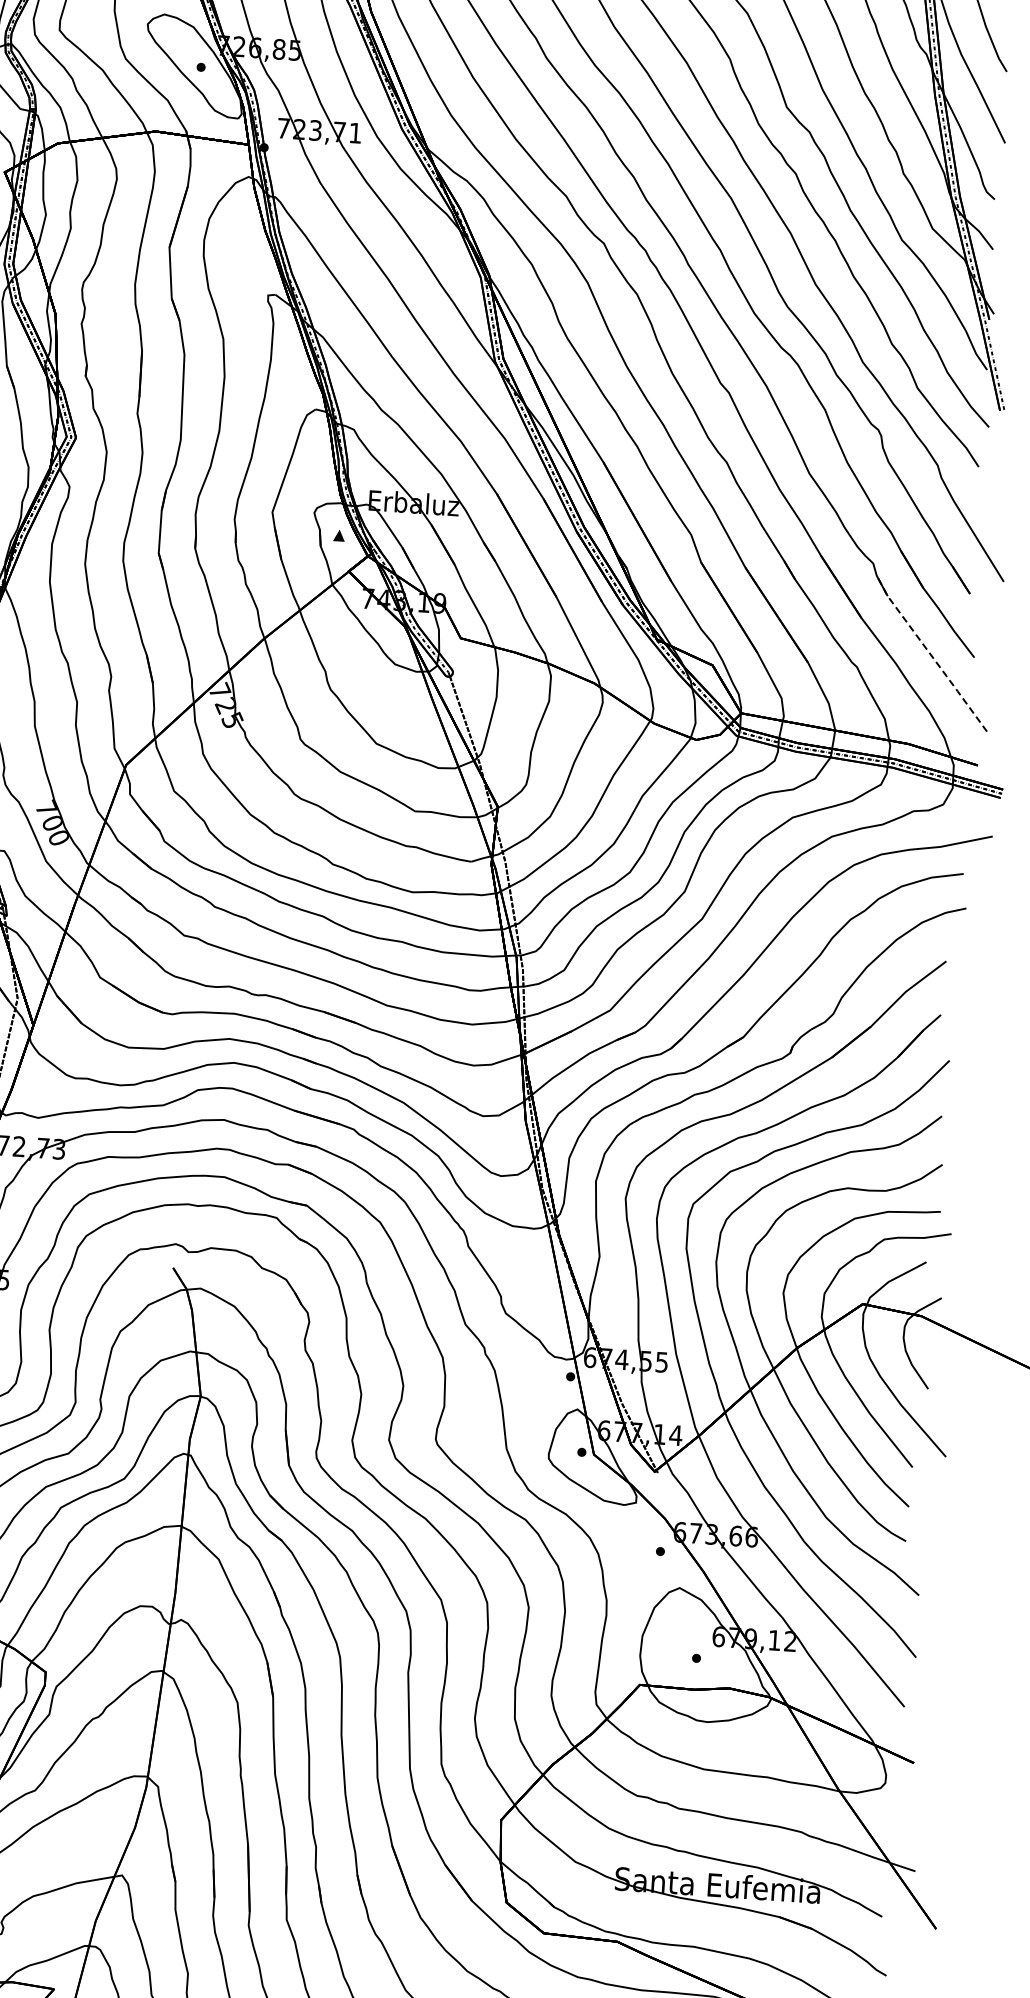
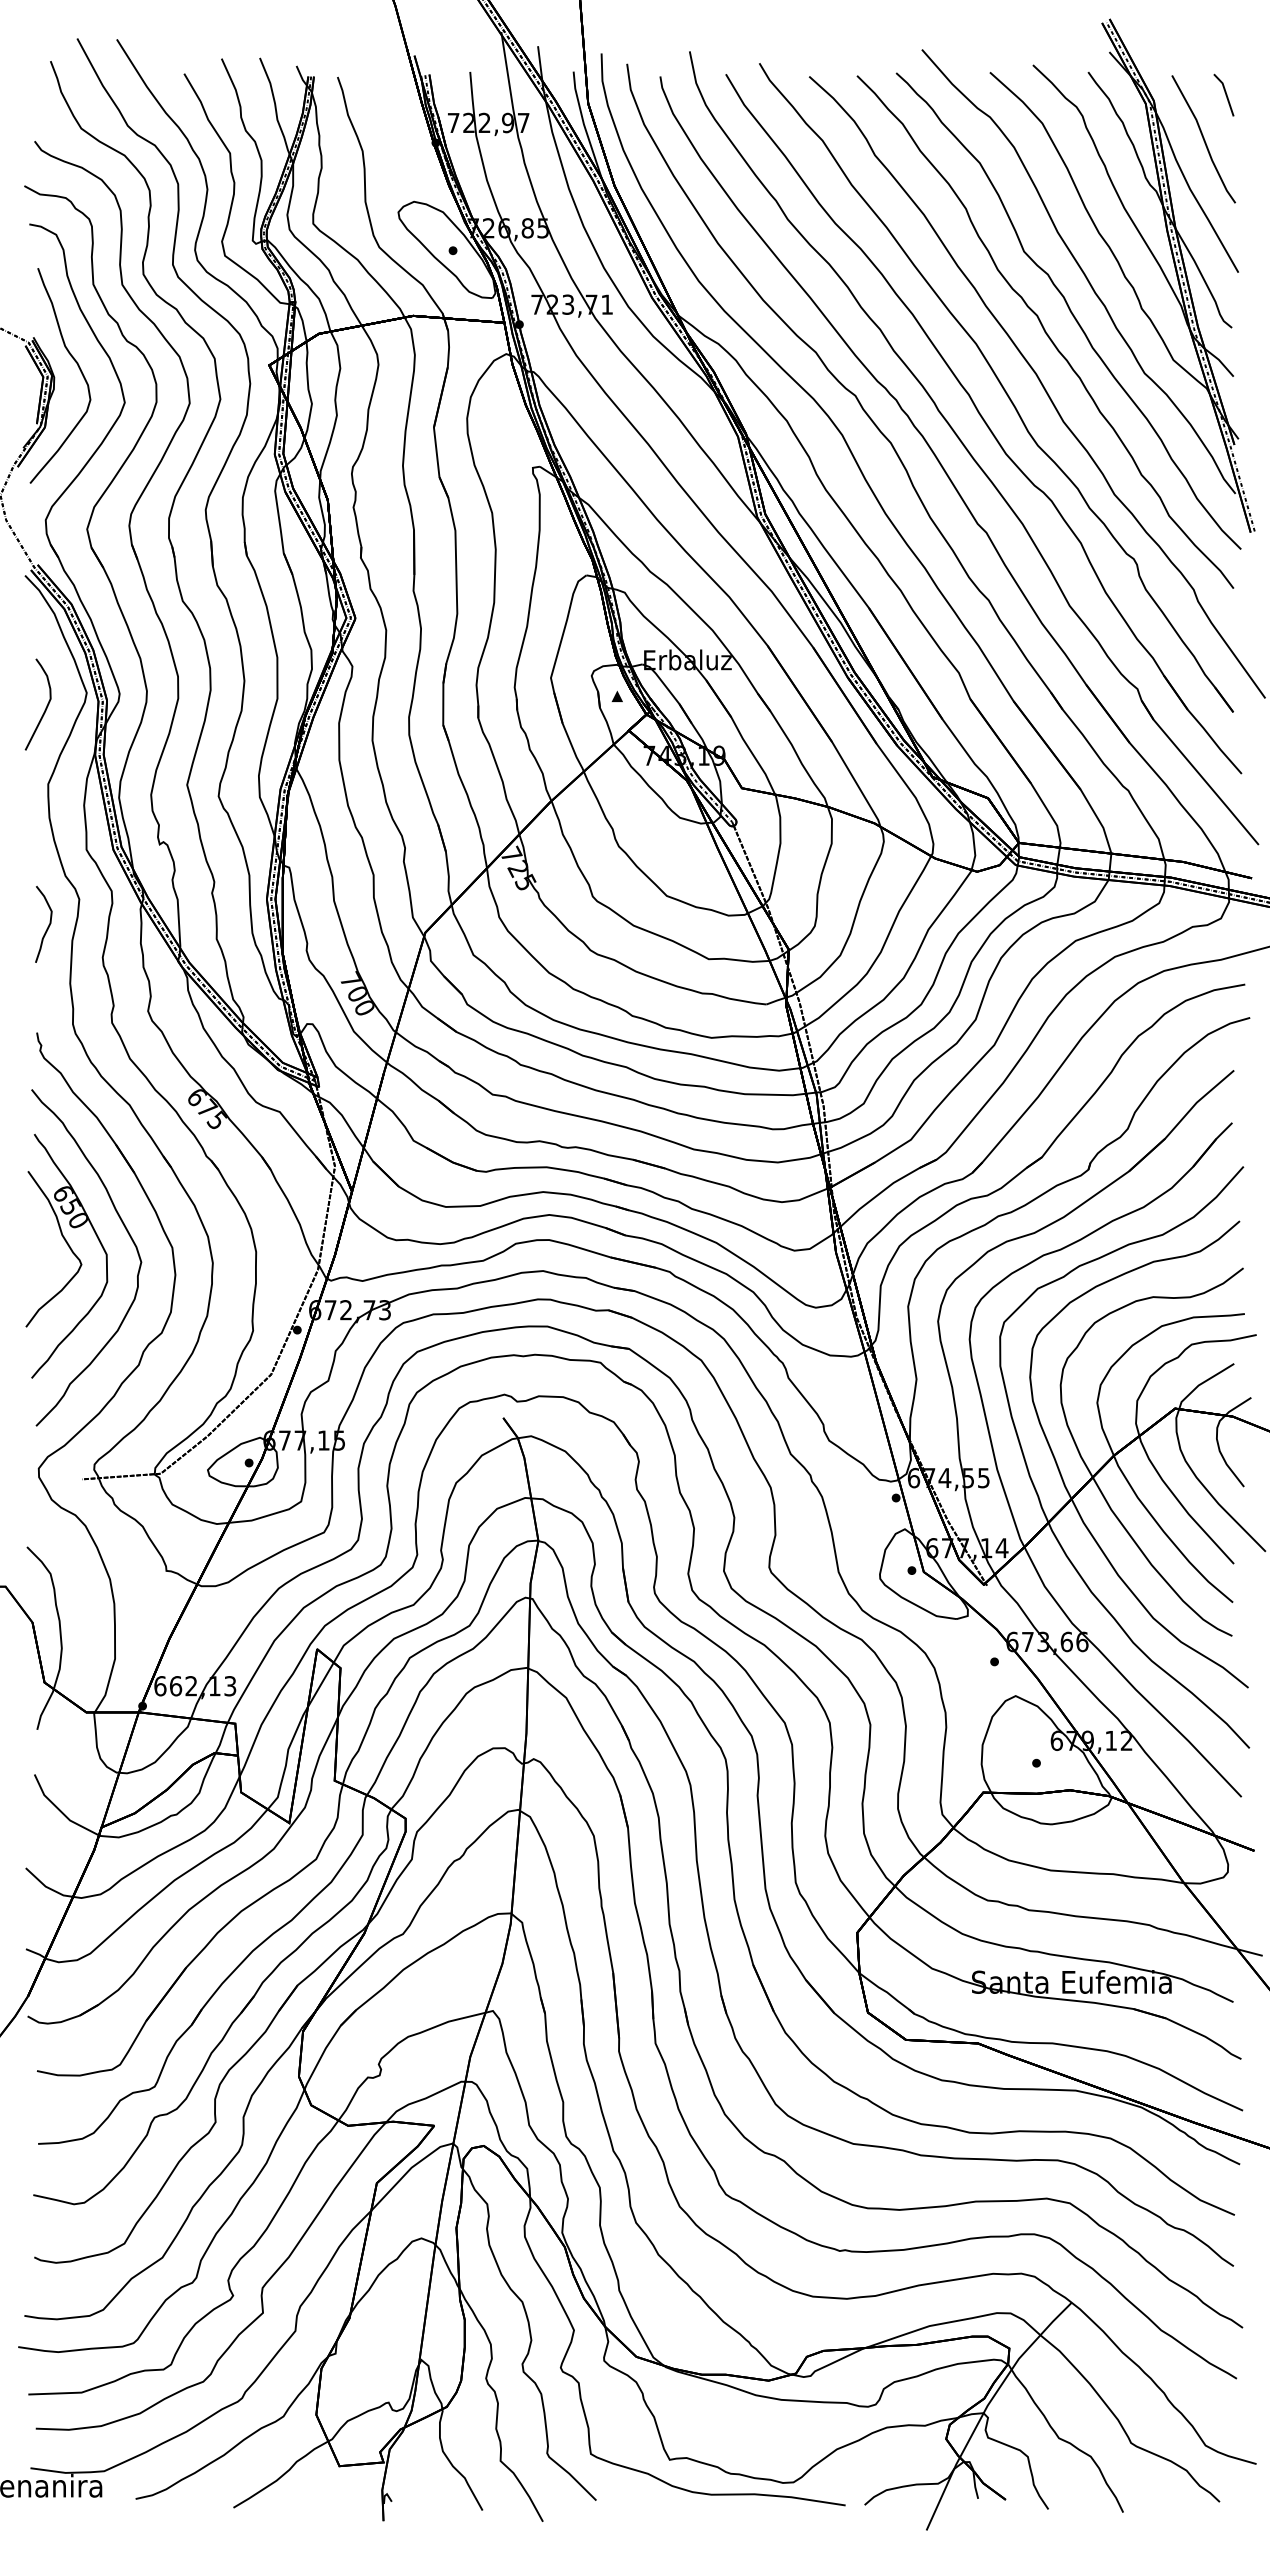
line: (931, 654) -> (1199, 773), dashed -> solid

